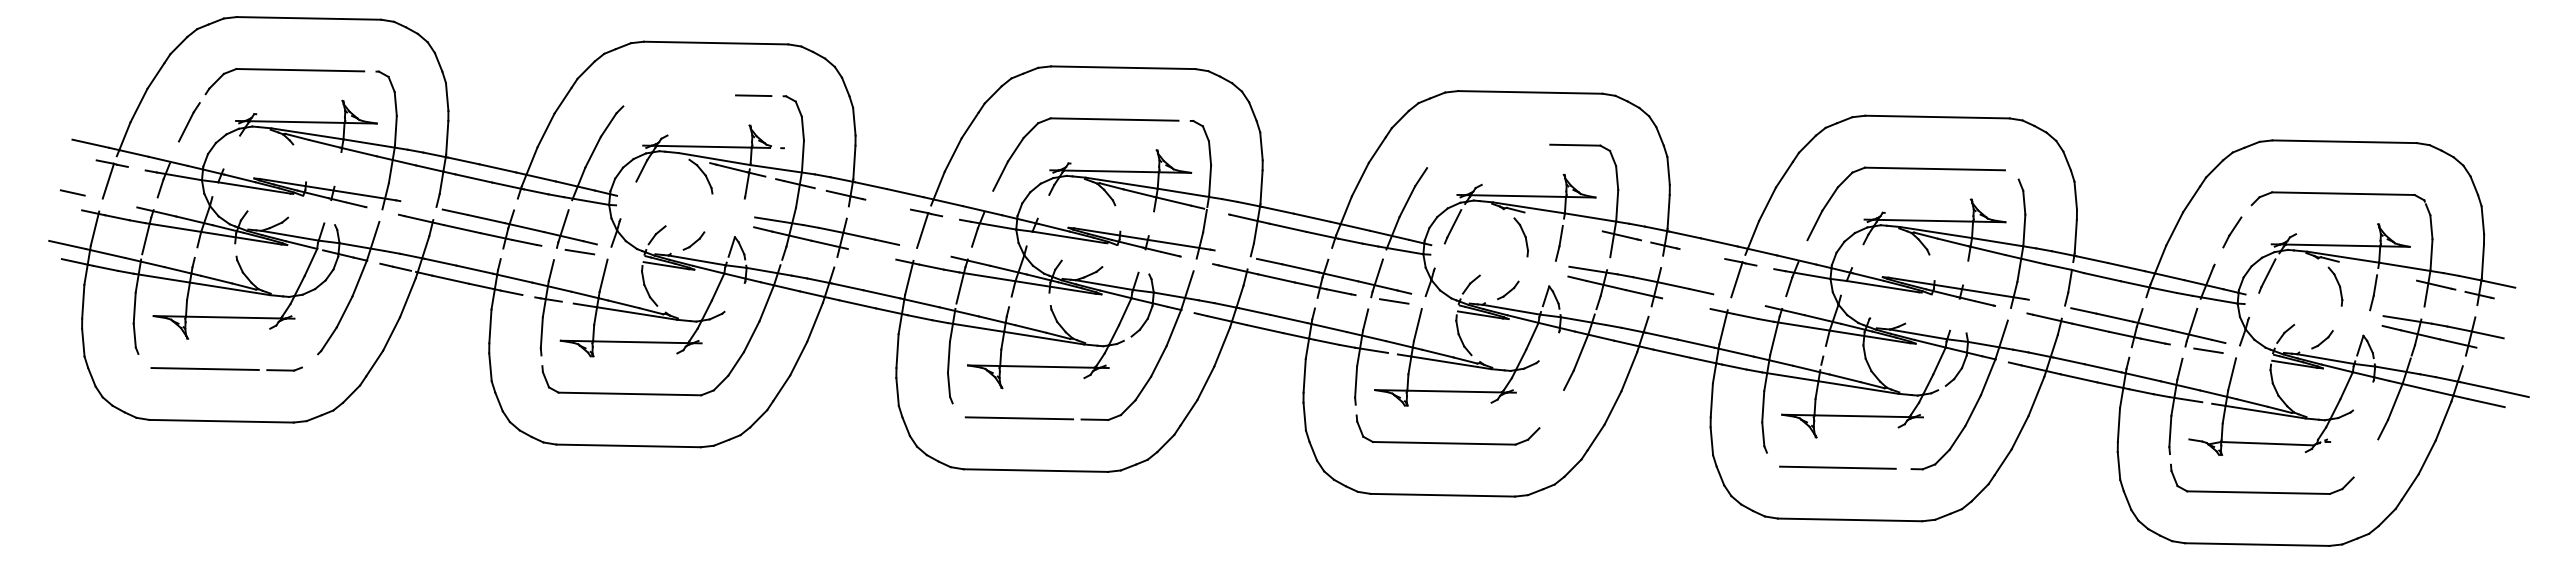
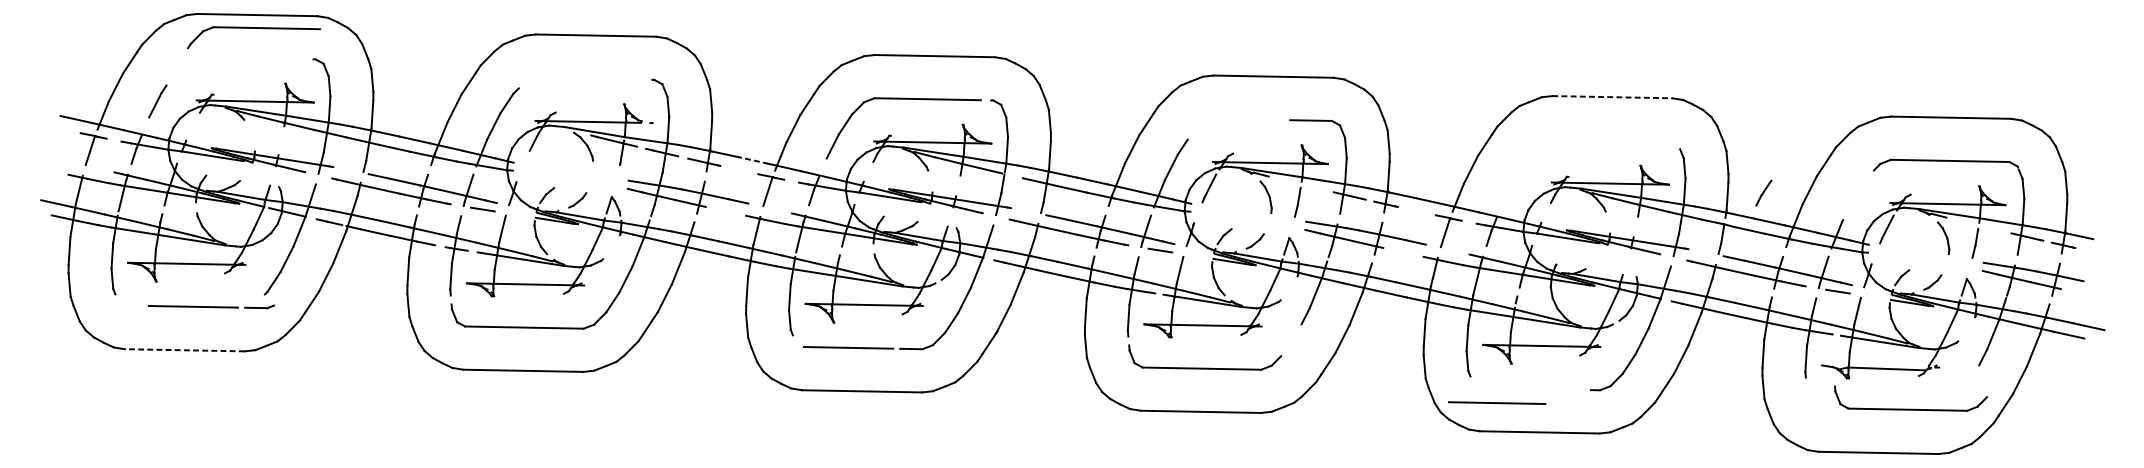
part: (284, 70) -> (253, 28), moved
line: (753, 95) -> (627, 79), removed
line: (1938, 117) -> (1613, 97), solid -> dashed
part: (1905, 169) -> (1585, 140), removed
line: (72, 192) -> (60, 159), removed
line: (905, 193) -> (753, 160), solid -> dashed
line: (2232, 232) -> (1763, 193), moved
part: (226, 368) -> (211, 306), moved
line: (221, 421) -> (184, 350), solid -> dashed
line: (1837, 467) -> (1496, 402), moved
part: (2262, 491) -> (1911, 408), moved

